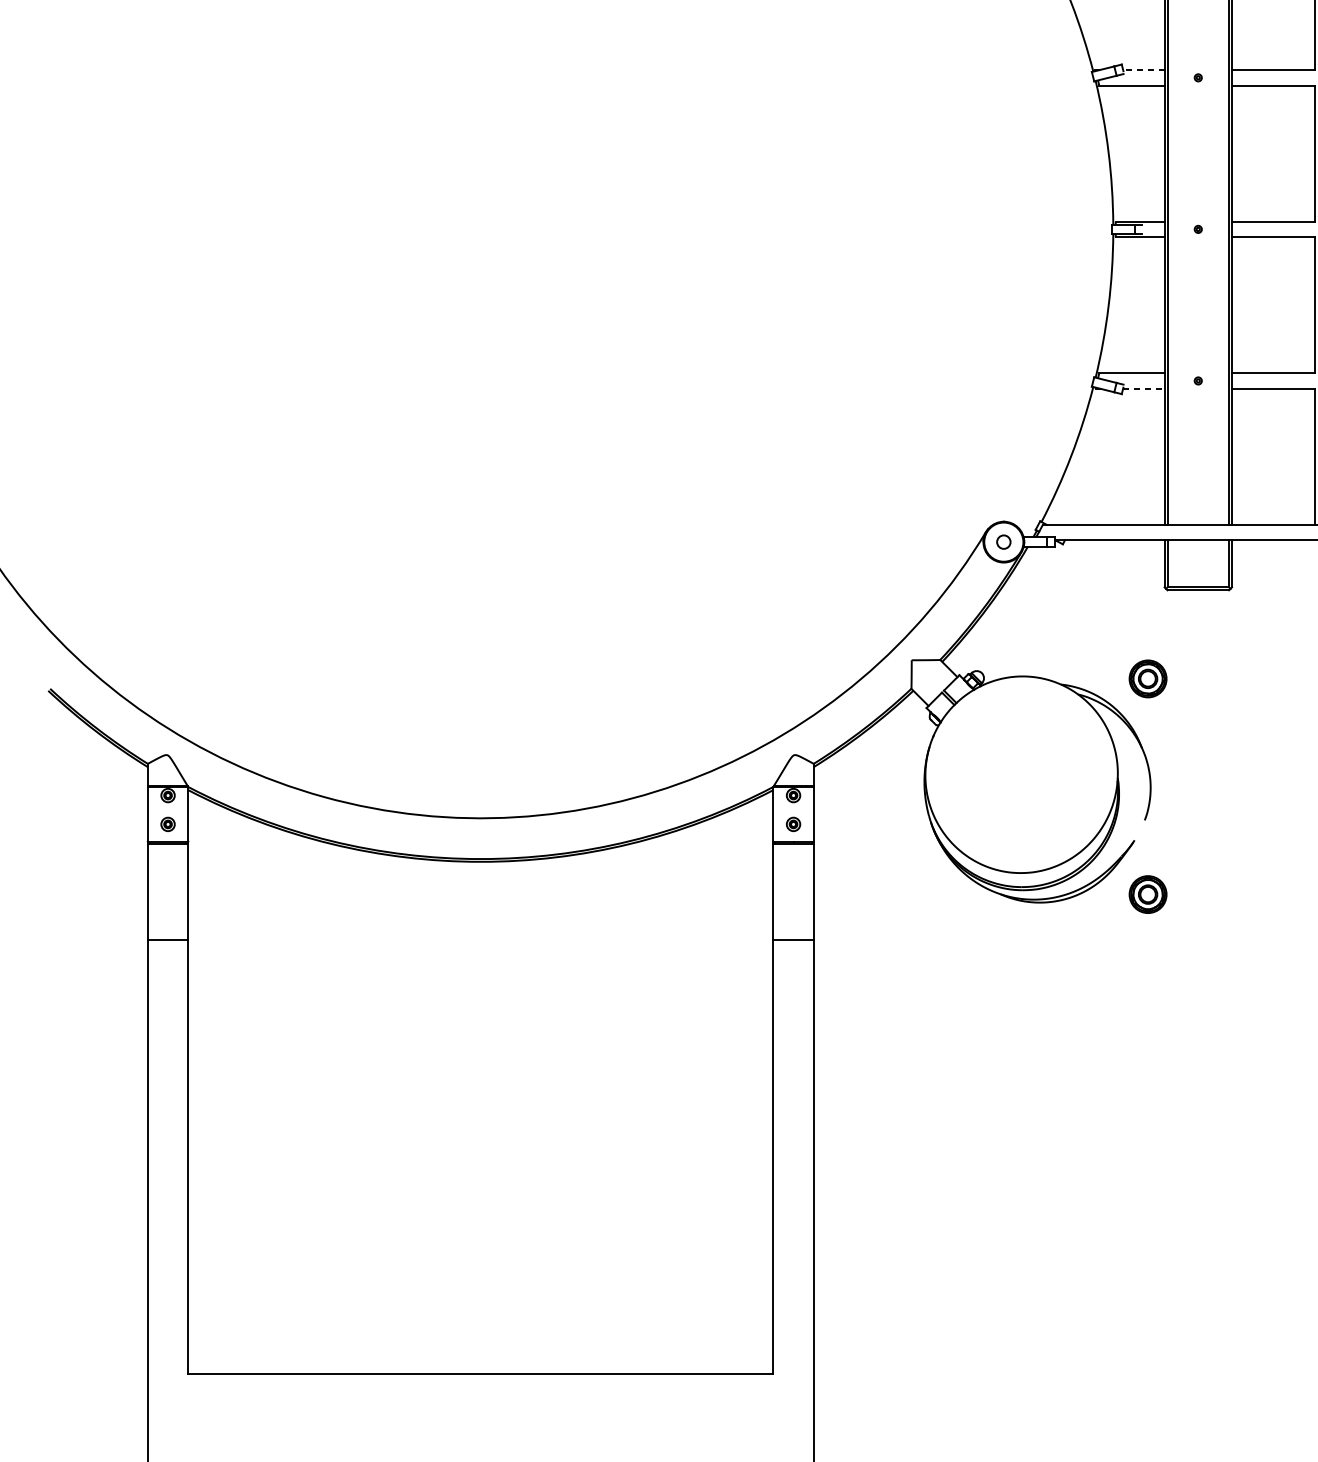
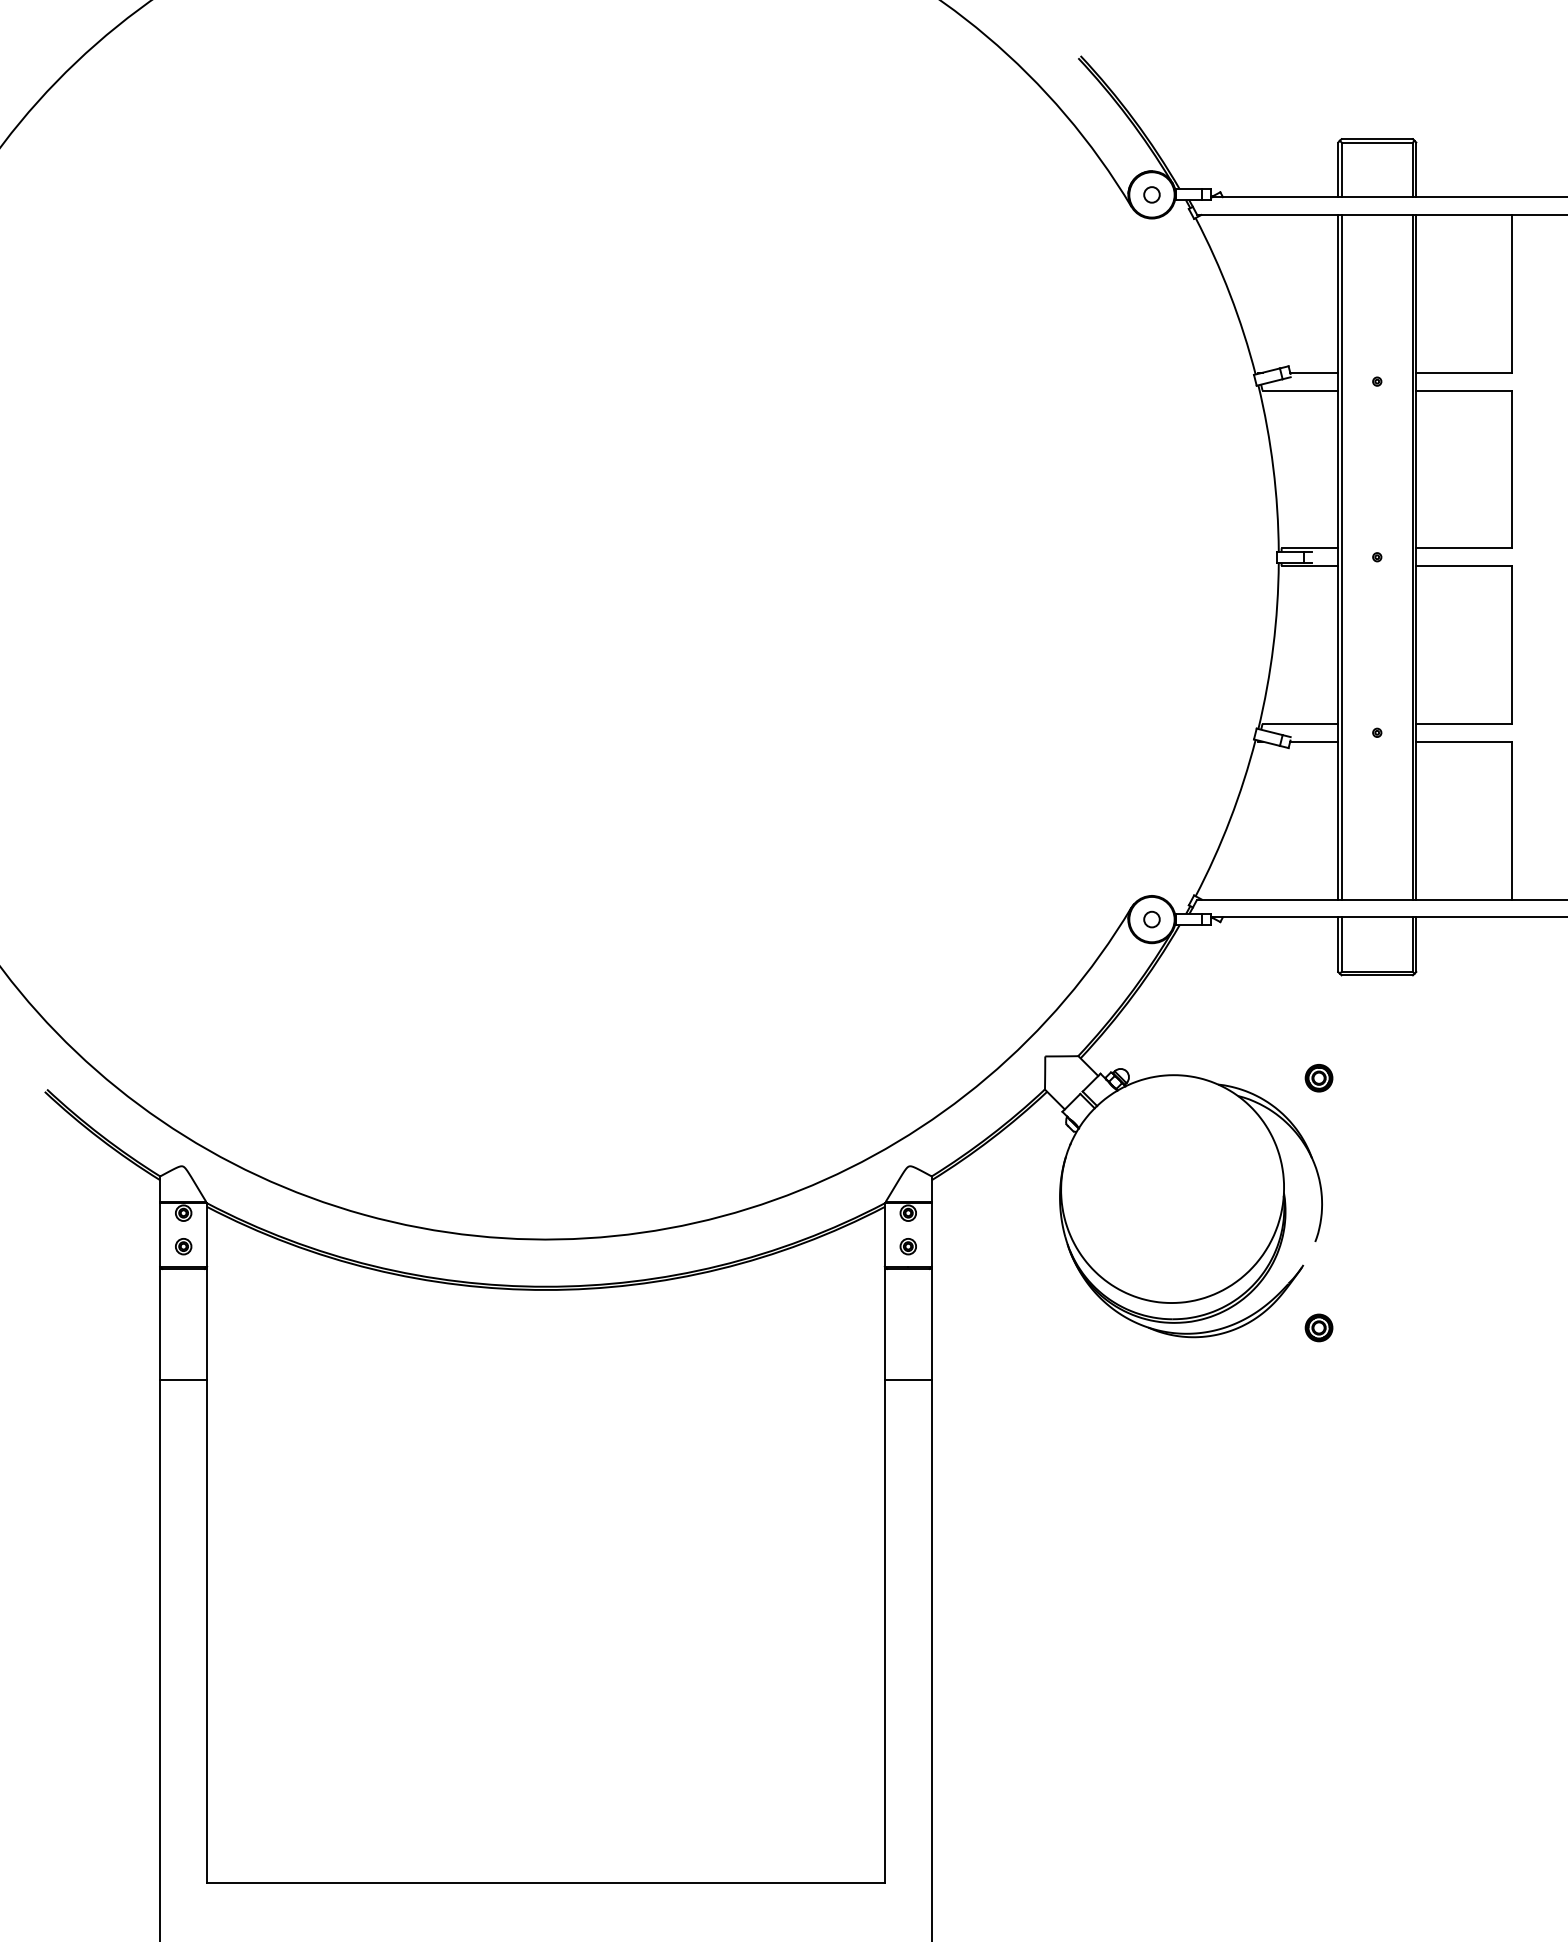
line: (1143, 69) -> (1313, 372), dashed -> solid
line: (1144, 388) -> (1314, 741), dashed -> solid
part: (1147, 679) -> (1318, 1078), size x0.62
part: (1147, 894) -> (1318, 1327), size x0.62

